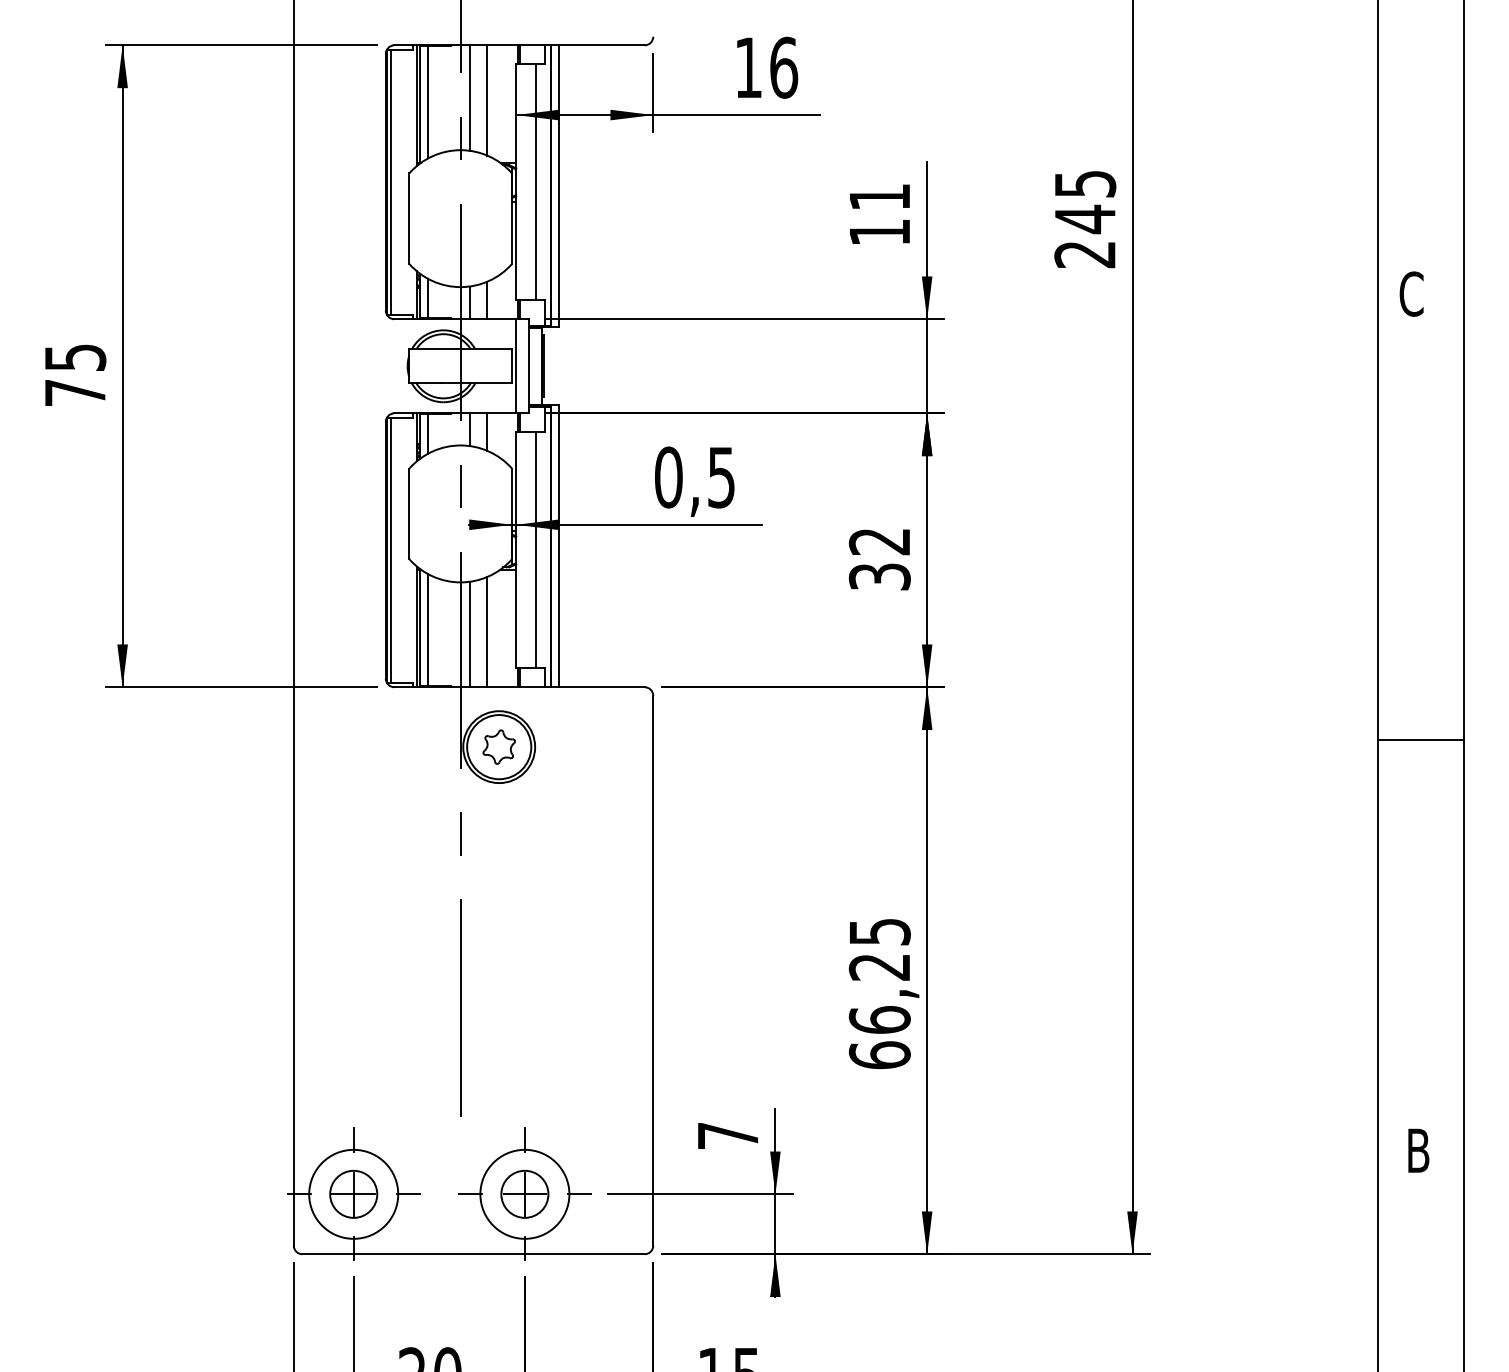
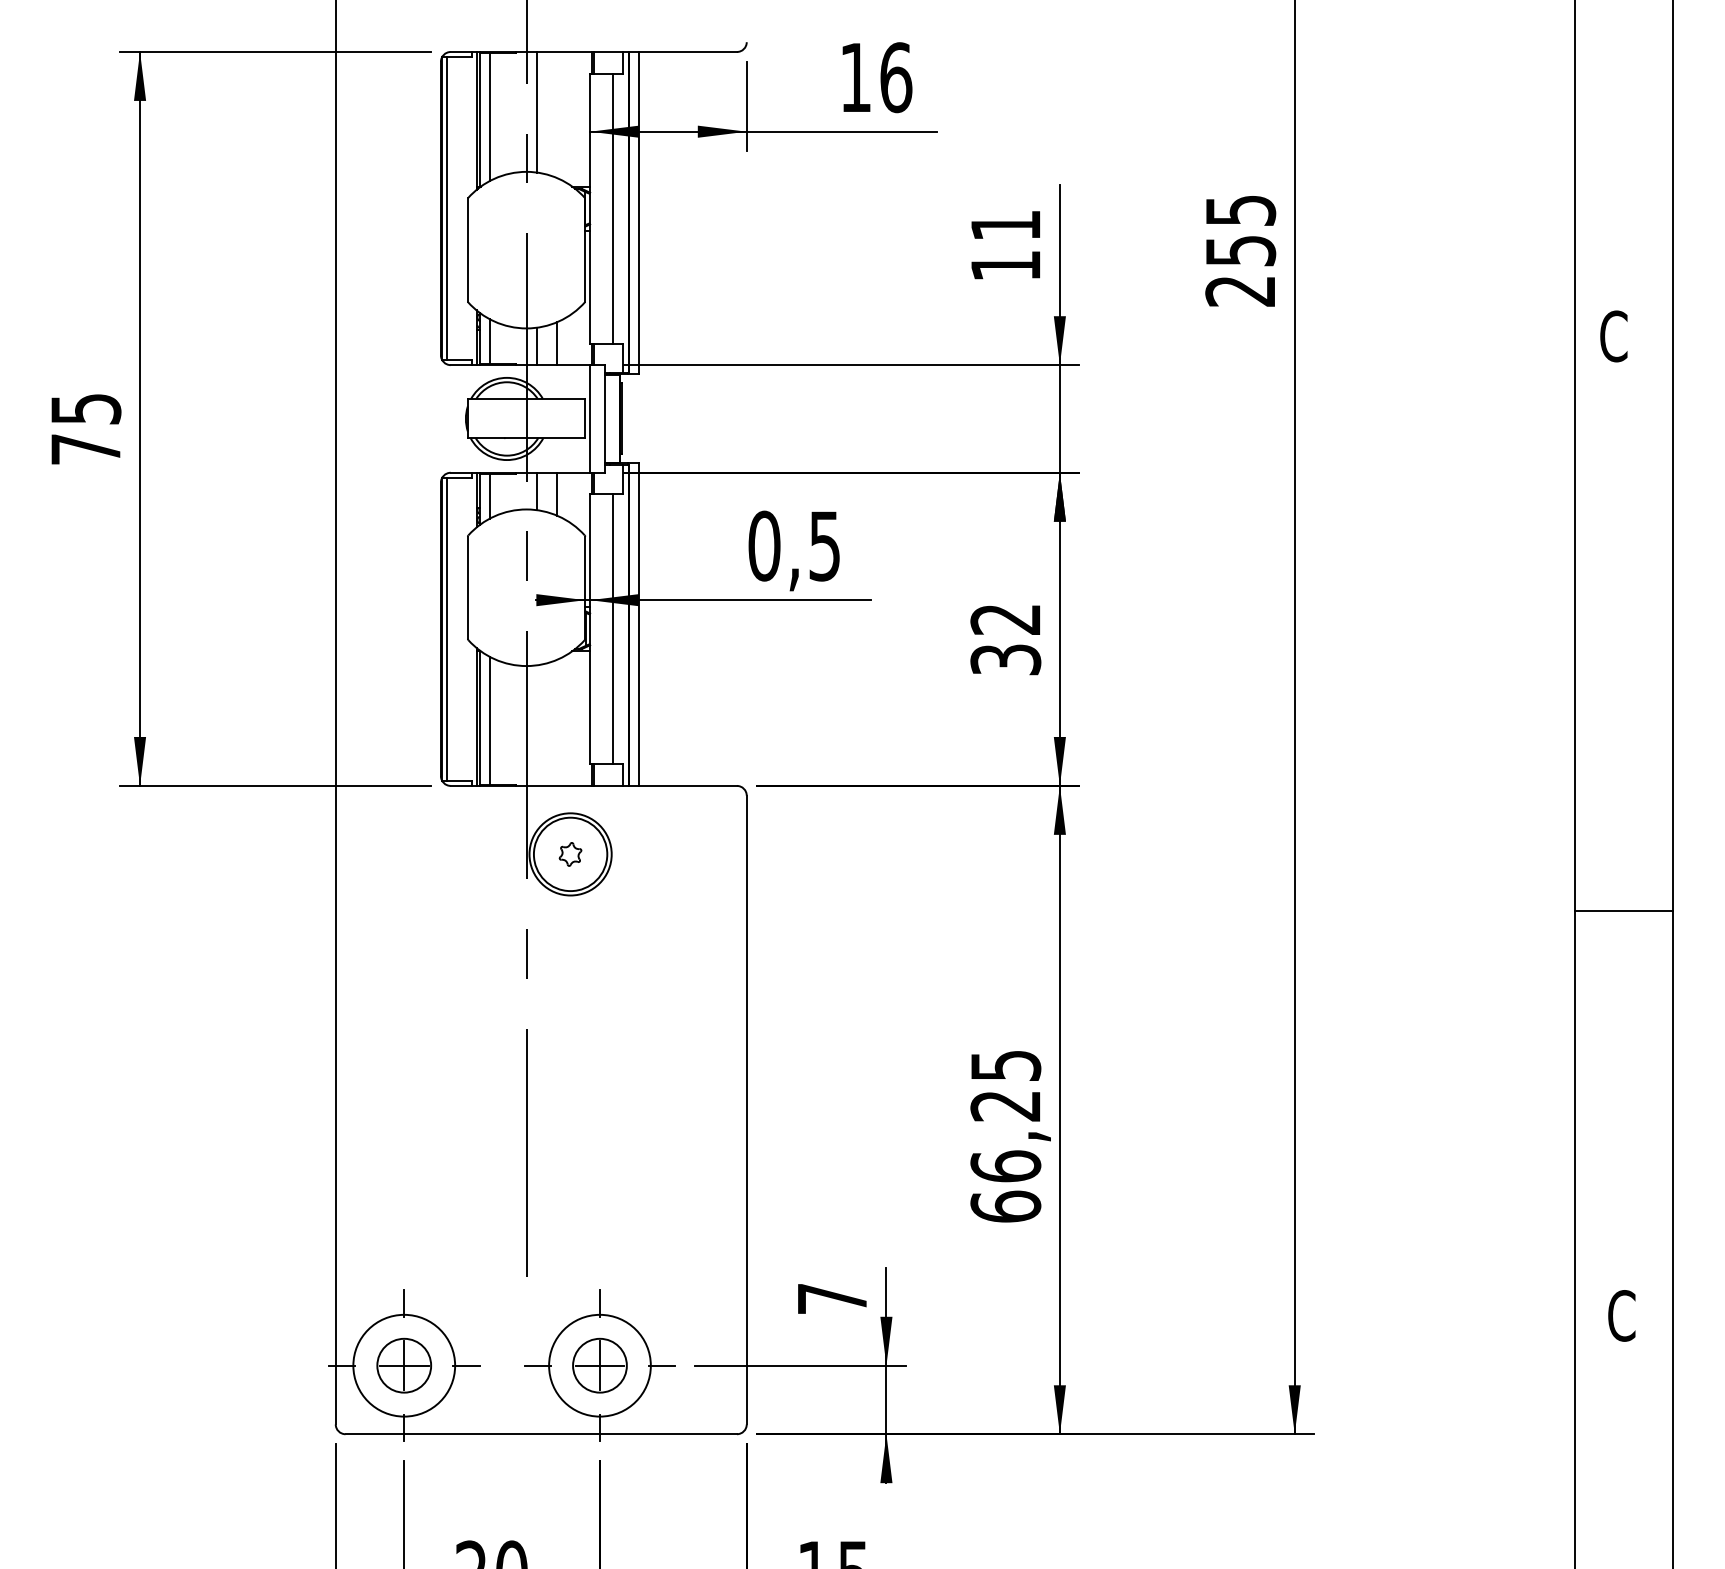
line: (487, 100) -> (557, 115), removed
text: (1085, 218) -> (1241, 250), 245 -> 255
line: (487, 631) -> (557, 722), removed
line: (469, 634) -> (536, 725), removed
line: (1420, 739) -> (1624, 910), moved
part: (499, 747) -> (570, 854), size x0.6
text: (1418, 1150) -> (1621, 1315), B -> C

